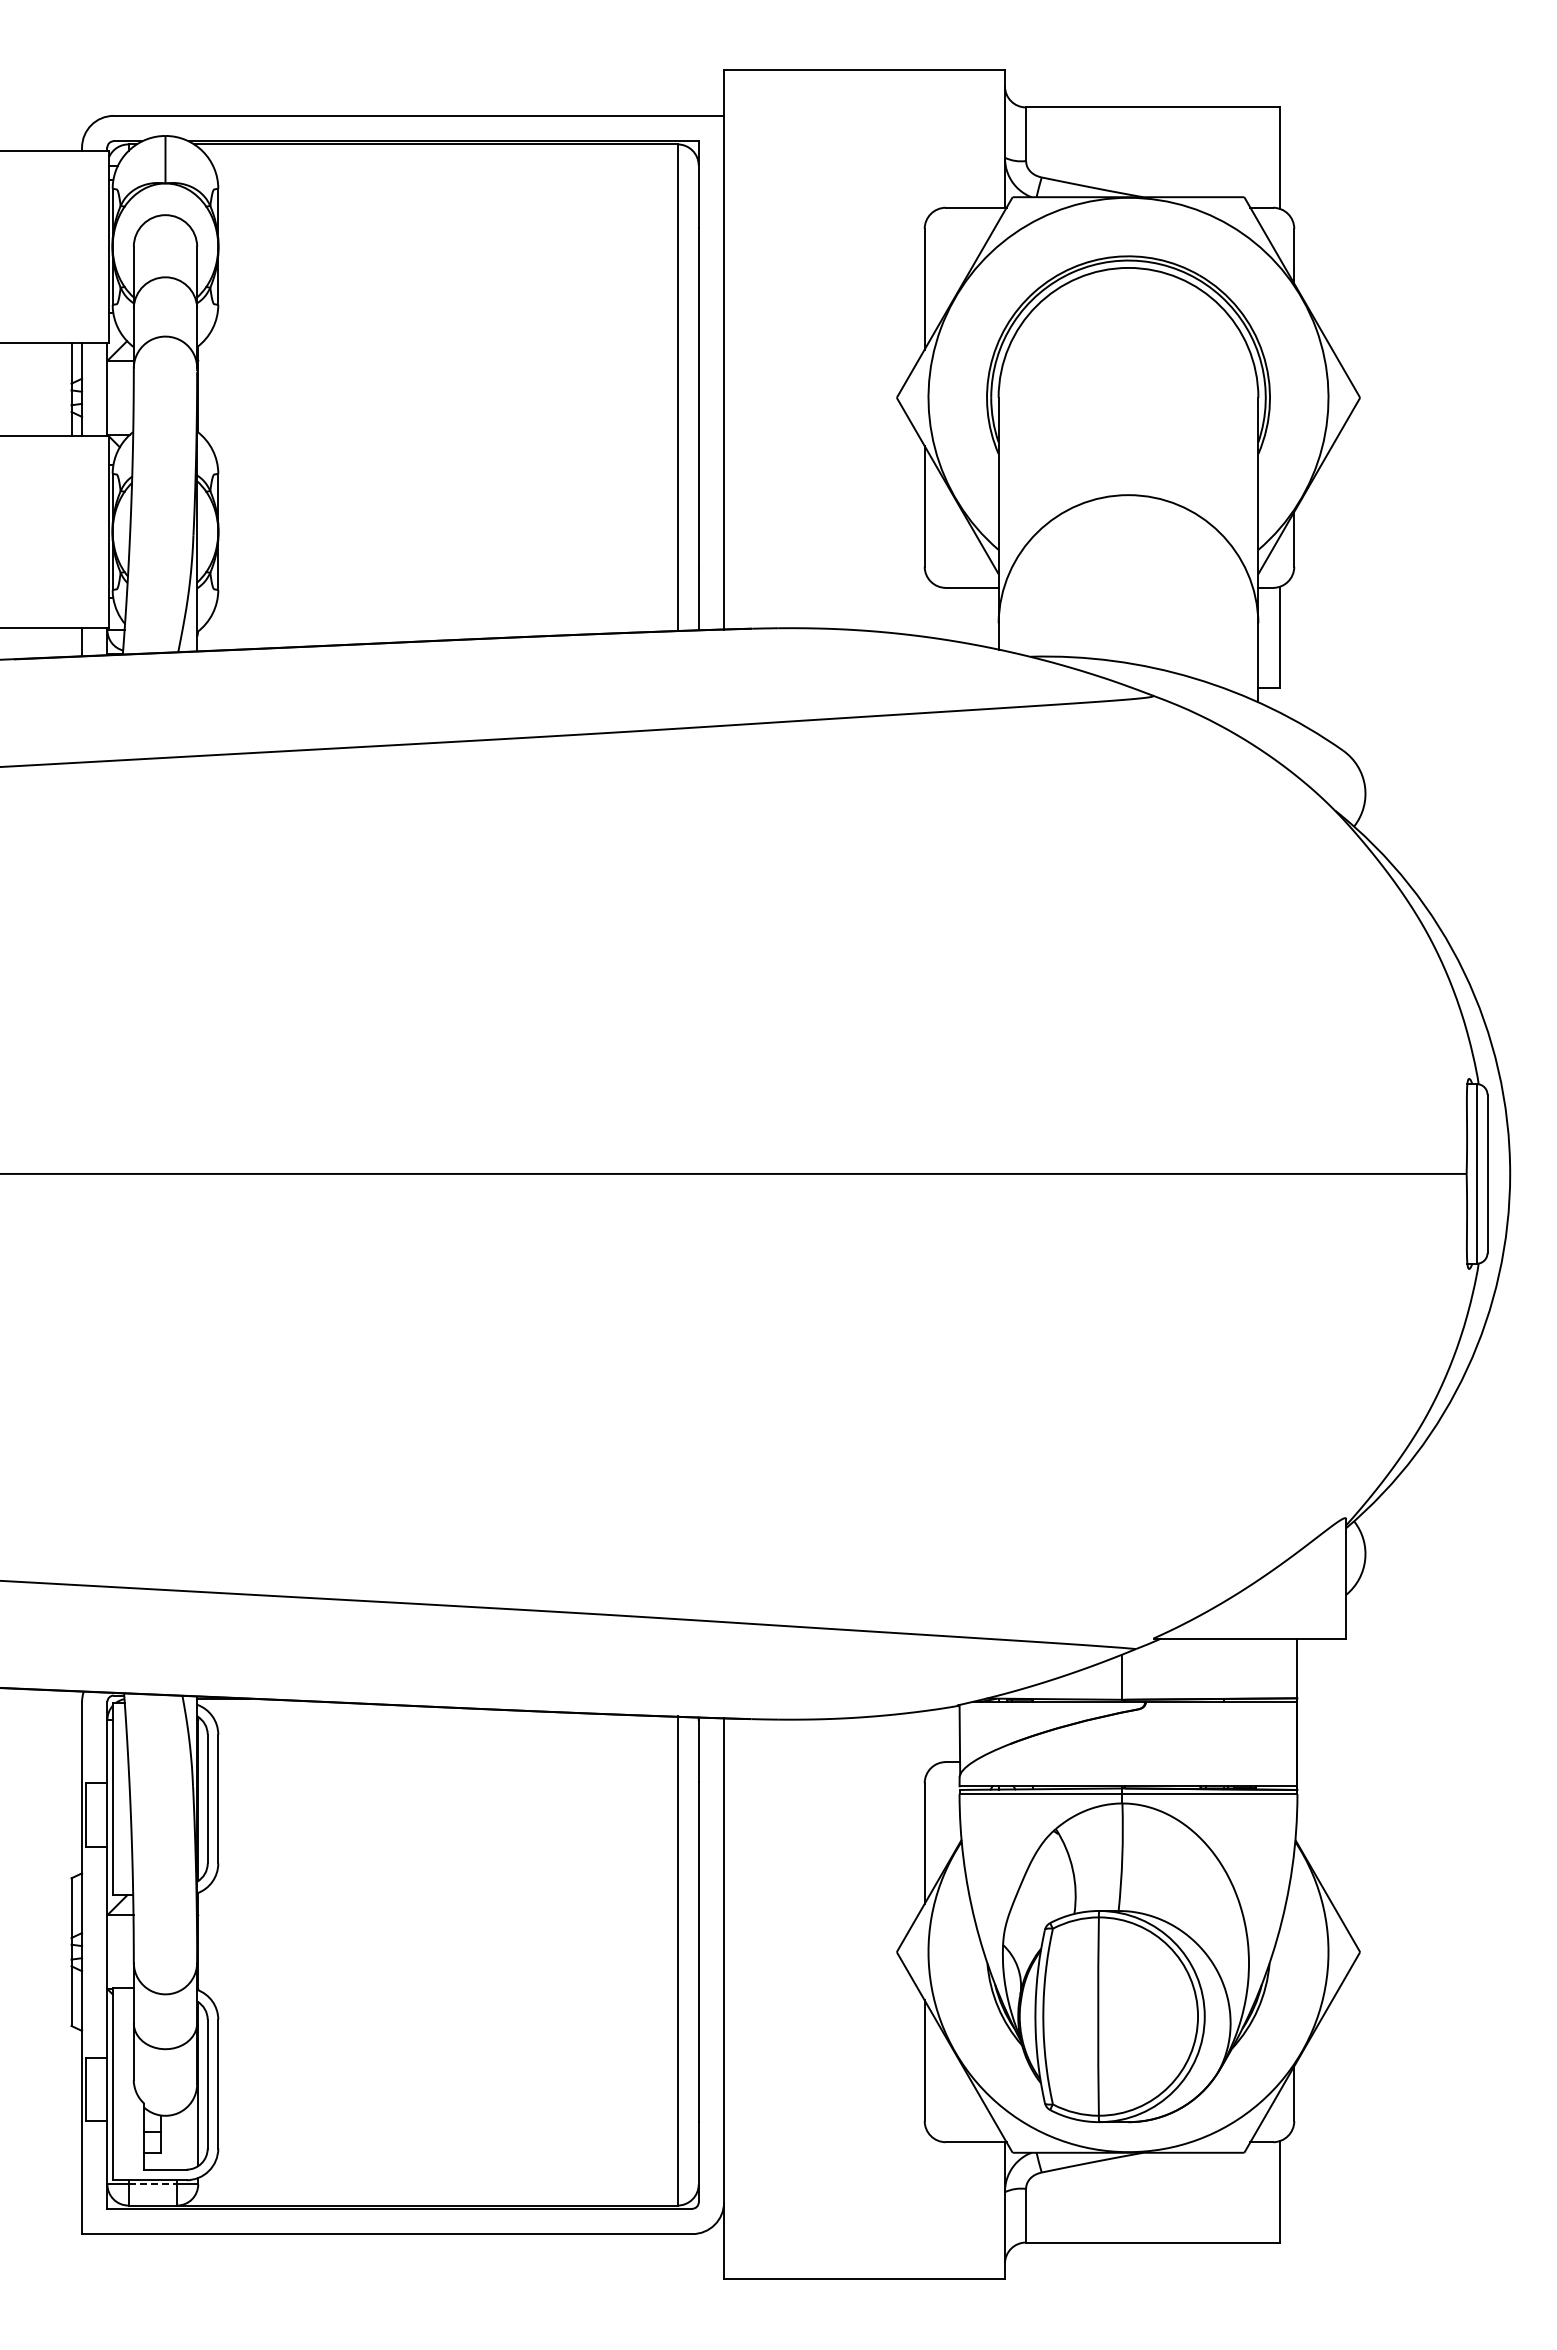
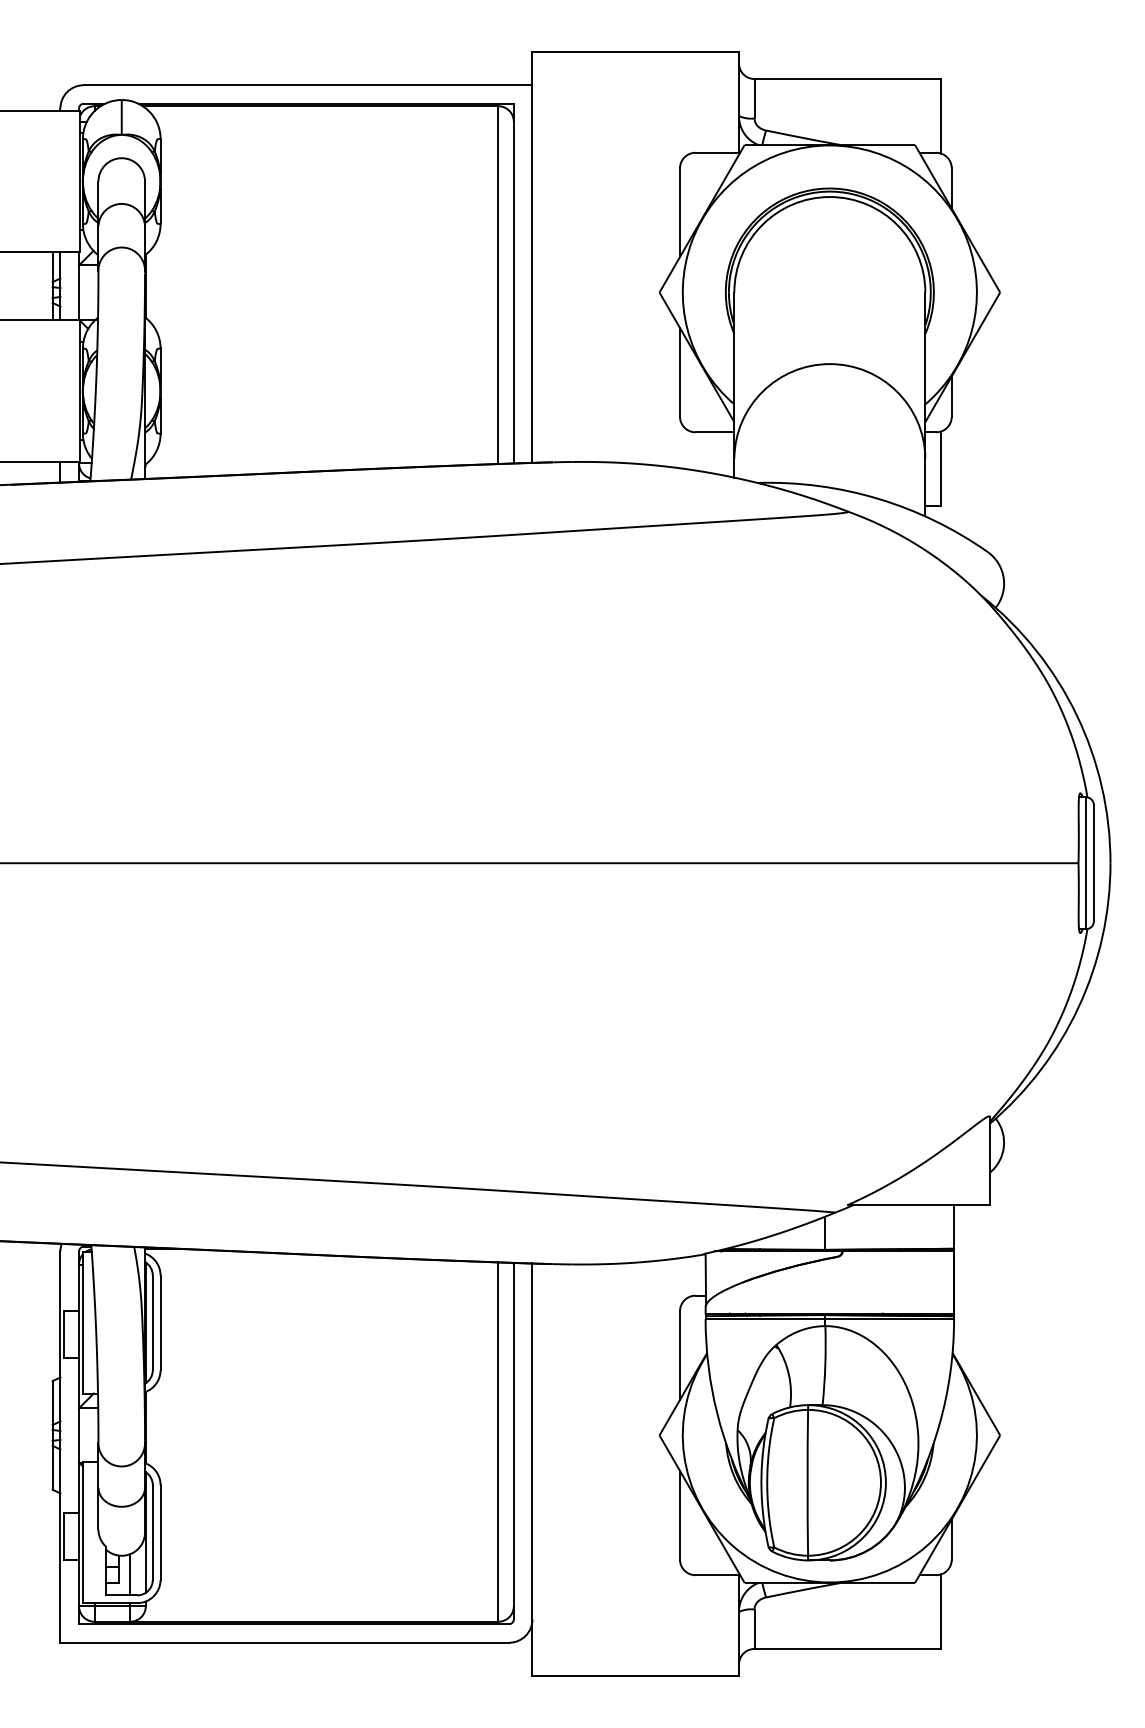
line: (177, 2141) -> (130, 1574), added
line: (153, 2184) -> (112, 1606), dashed -> solid

